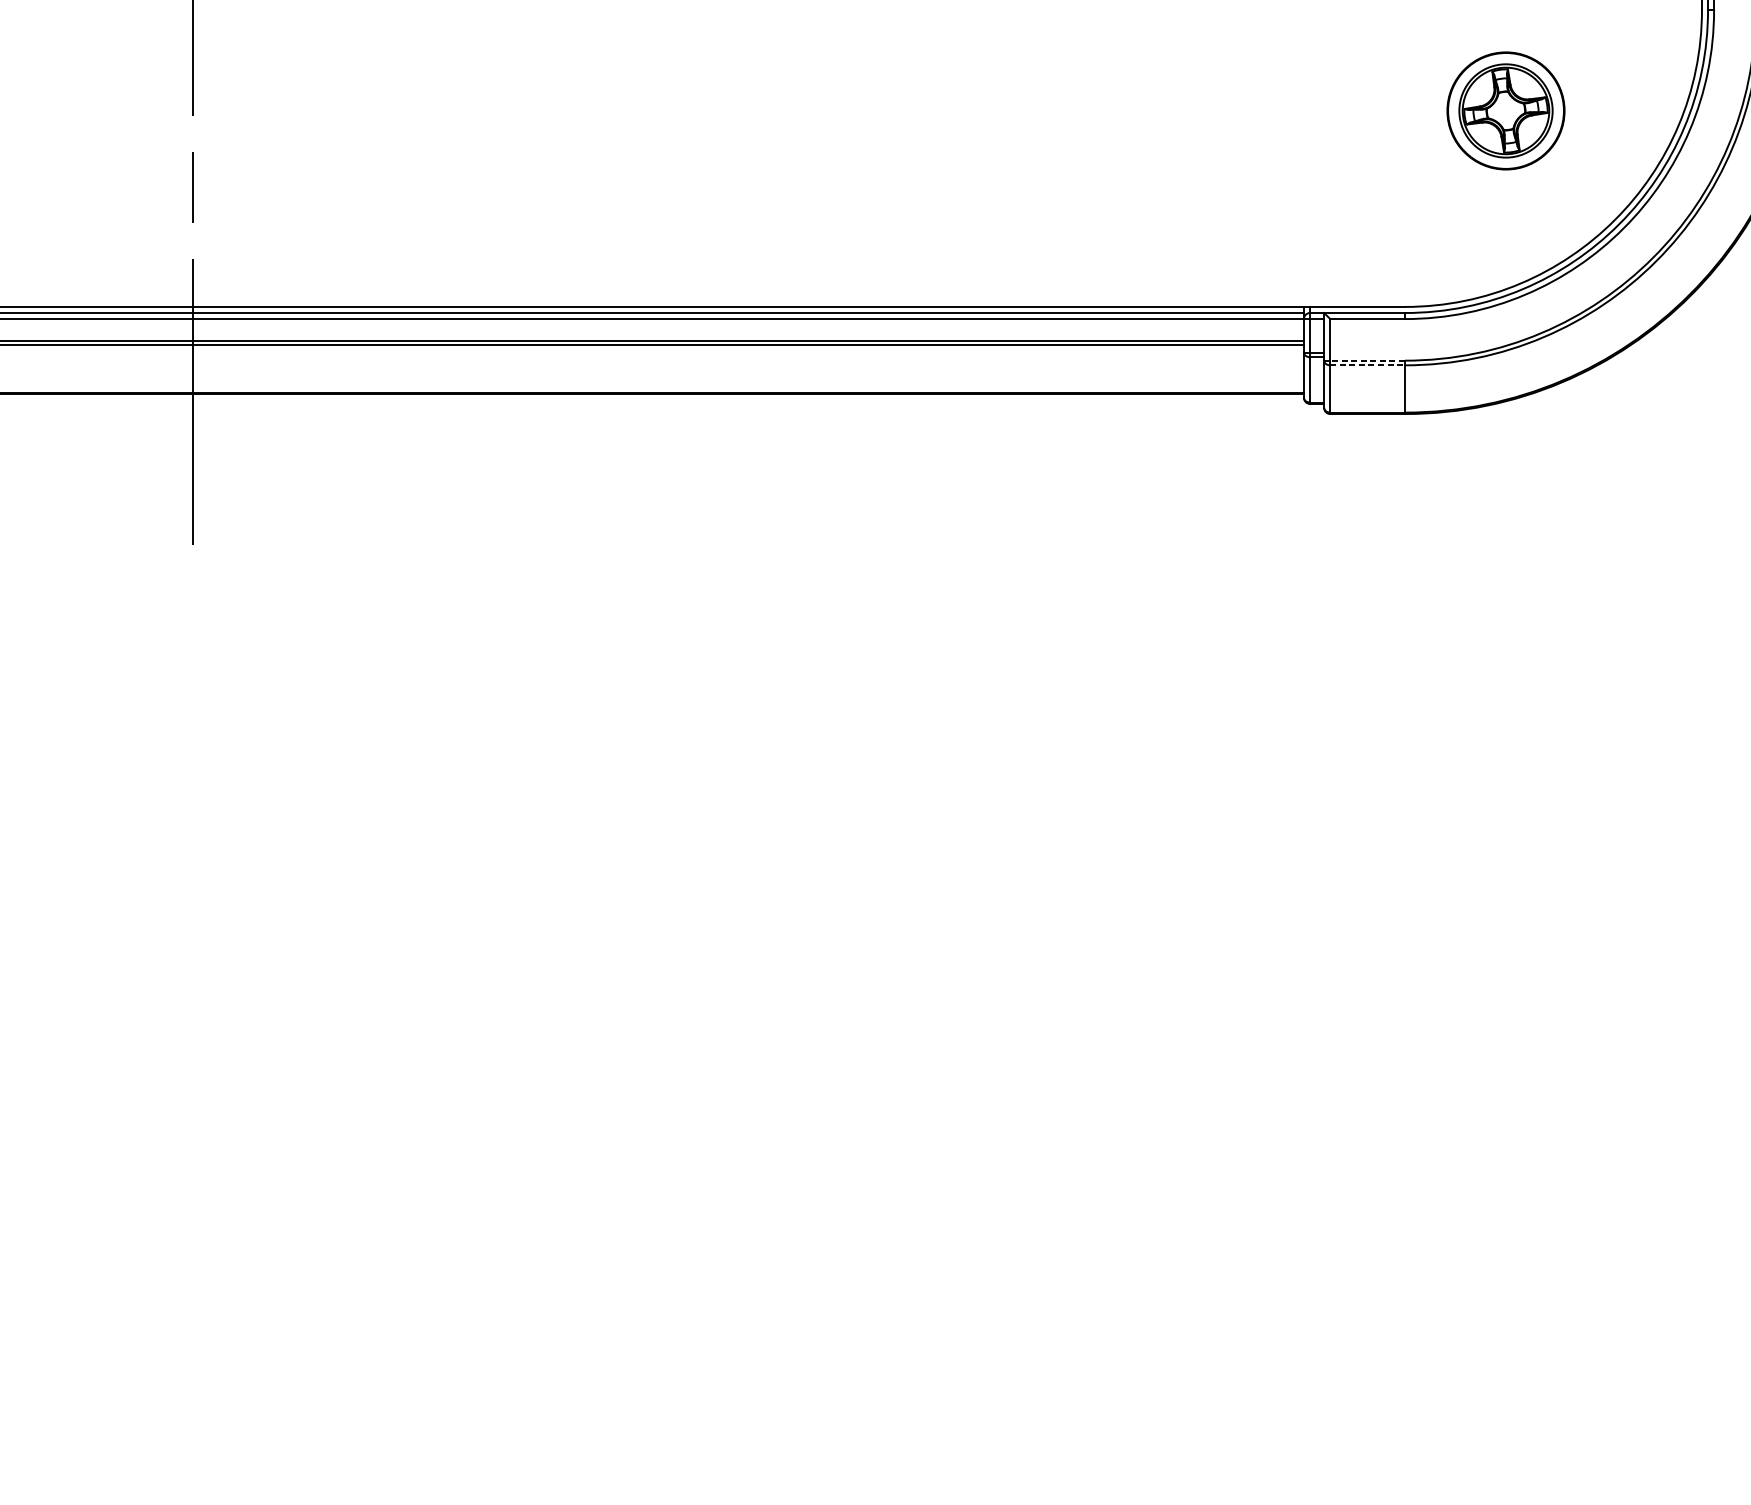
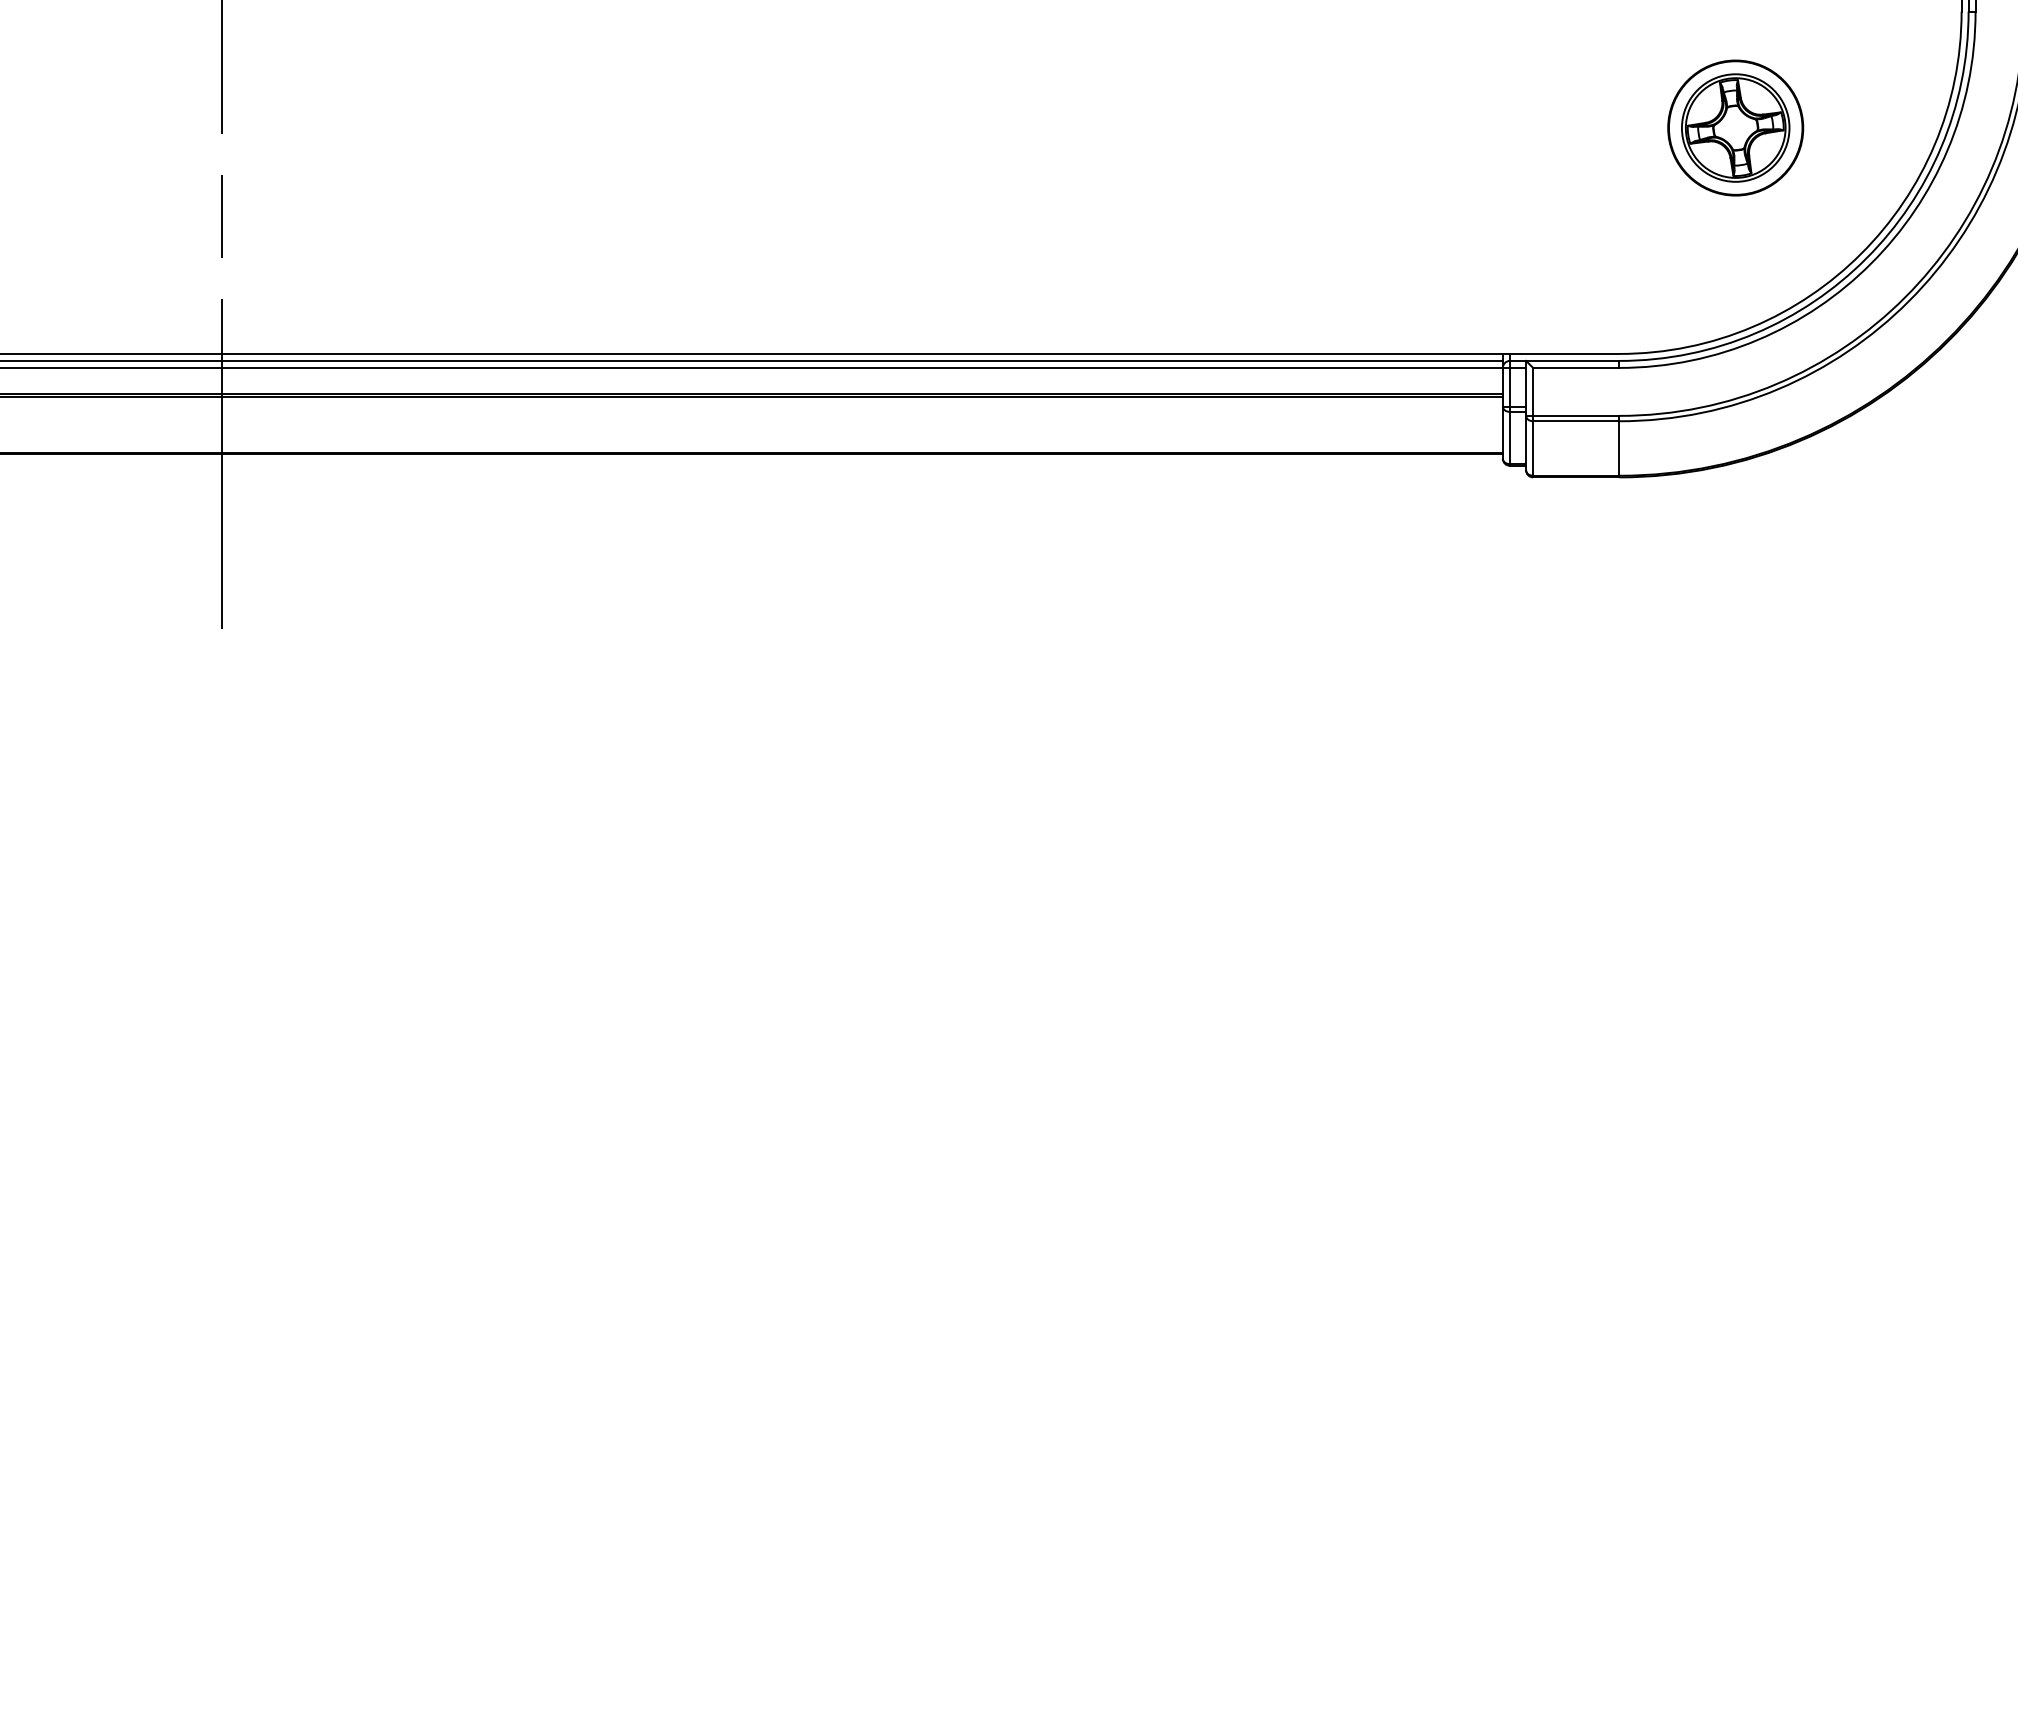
line: (1366, 360) -> (1575, 415), dashed -> solid
line: (1367, 365) -> (1576, 421), dashed -> solid

